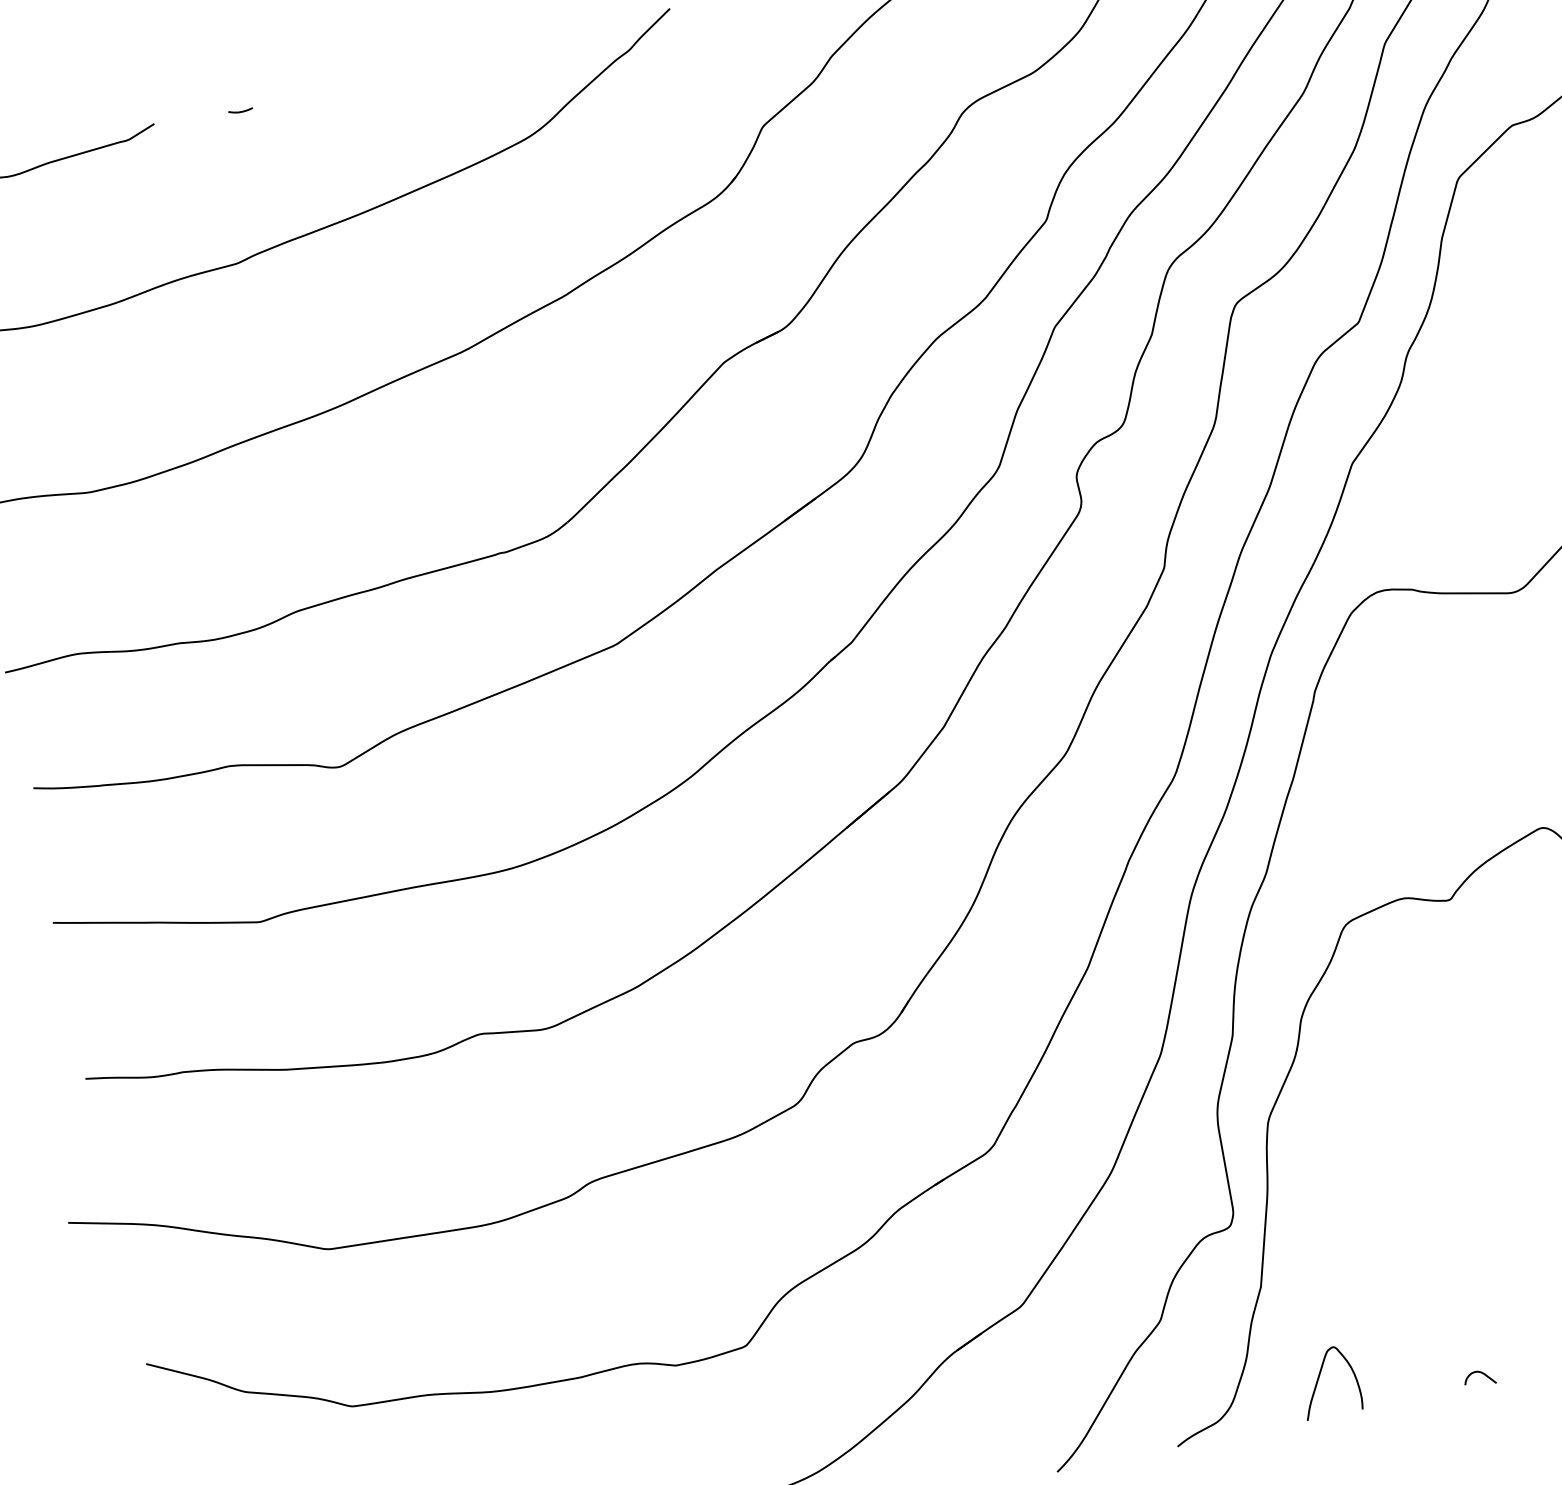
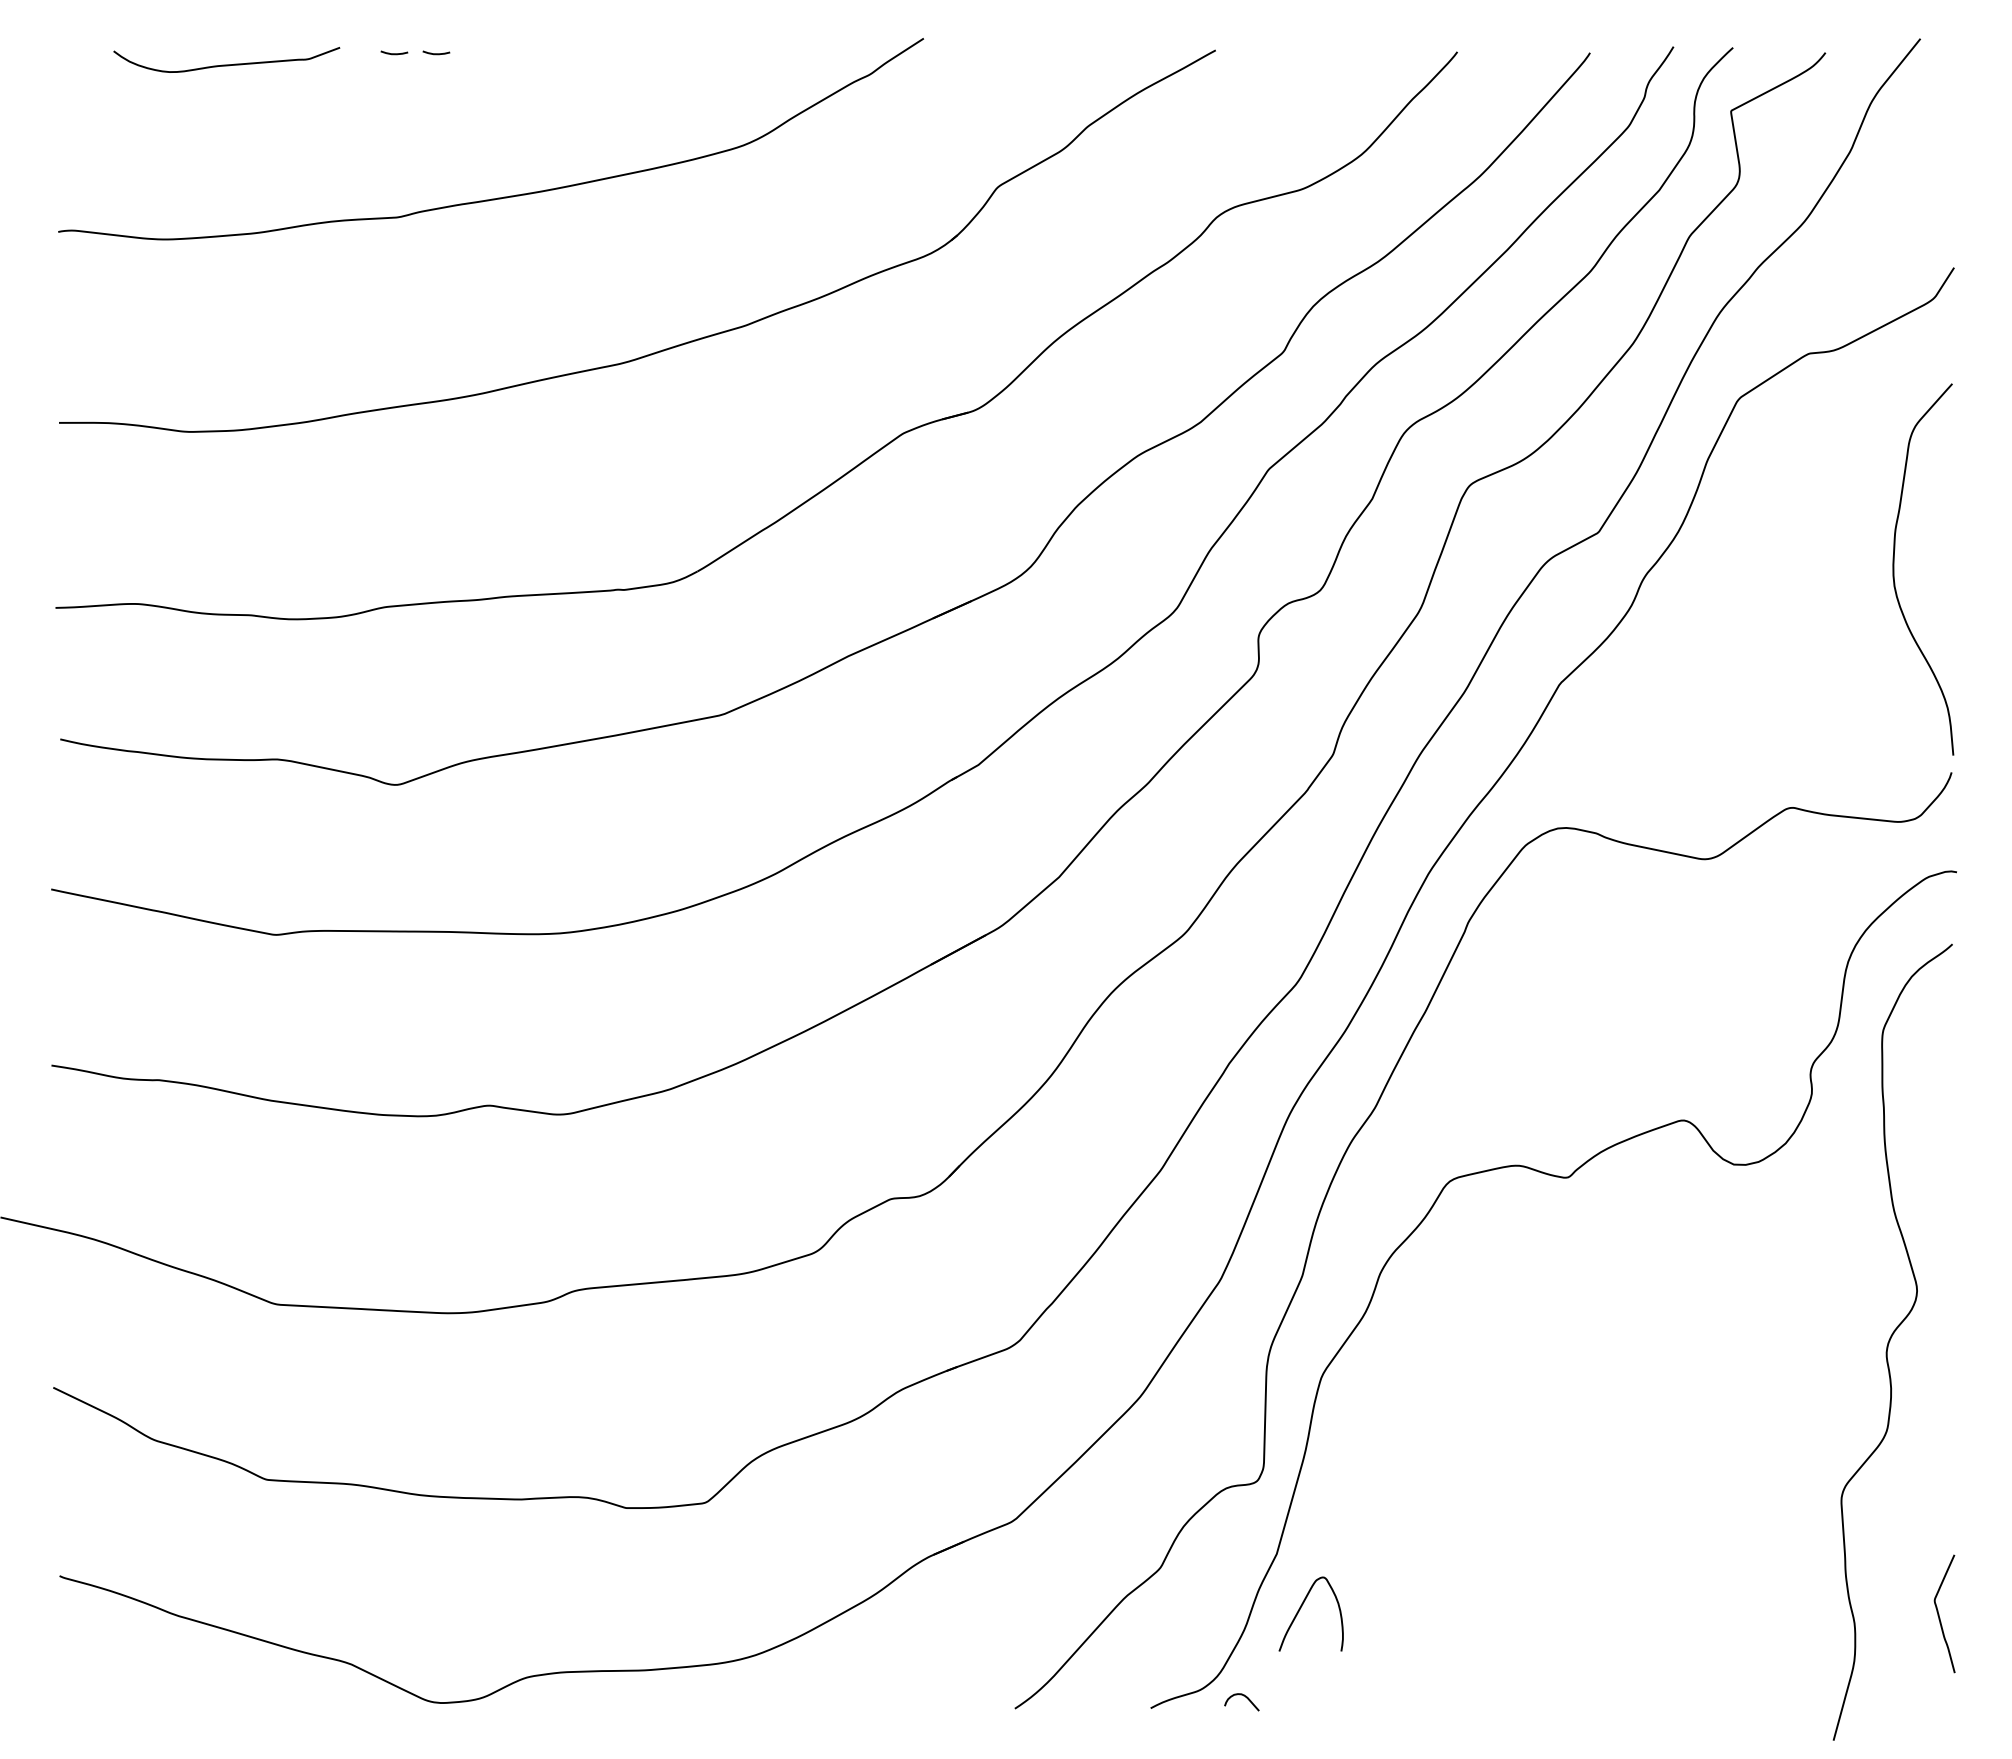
curve: (203, 119) -> (394, 53), added
curve: (1480, 1373) -> (1243, 1696), moved
curve: (1319, 1378) -> (1301, 1608), moved

